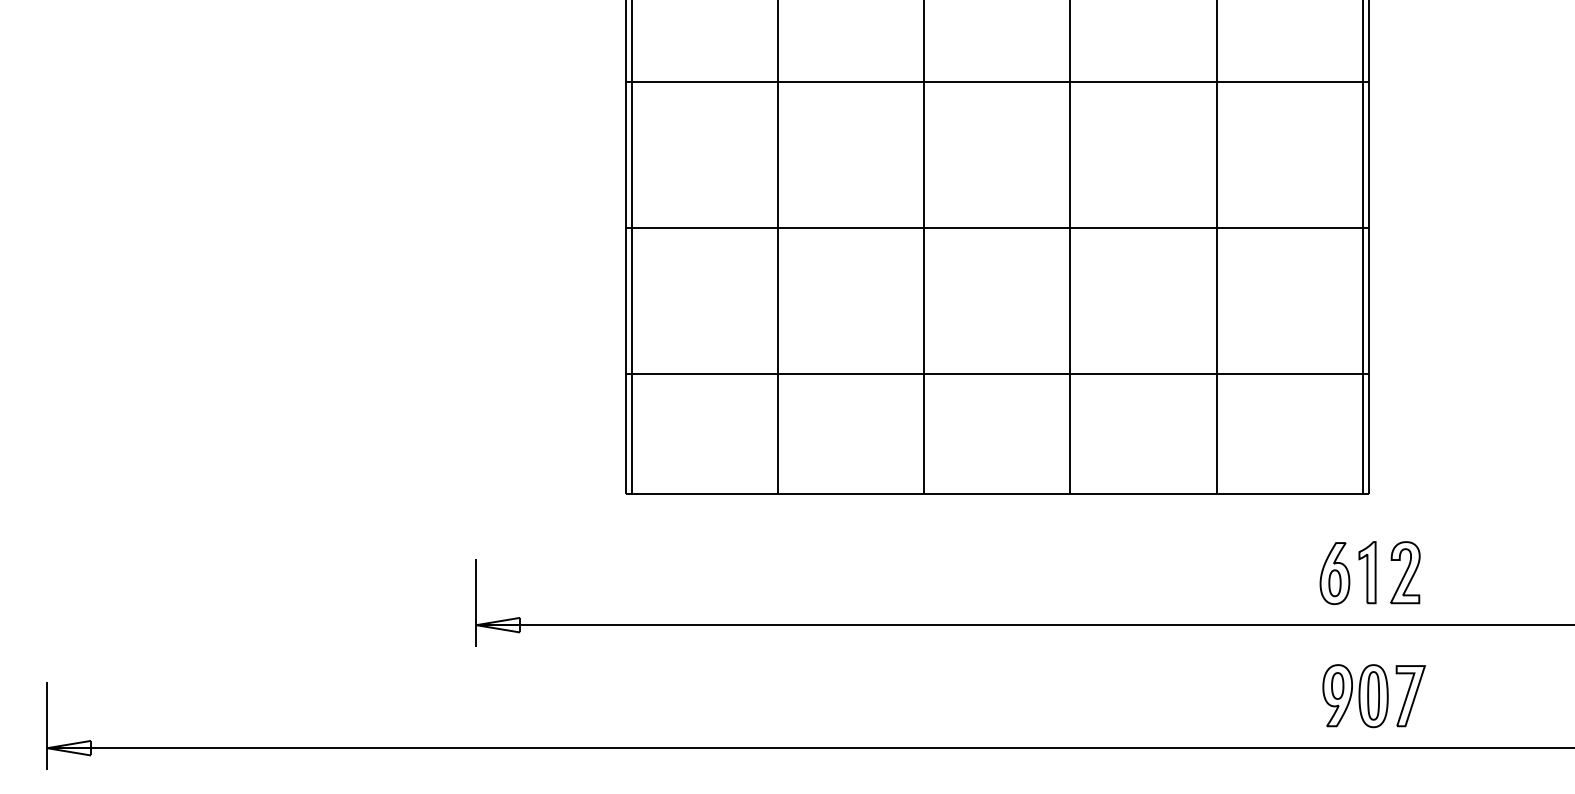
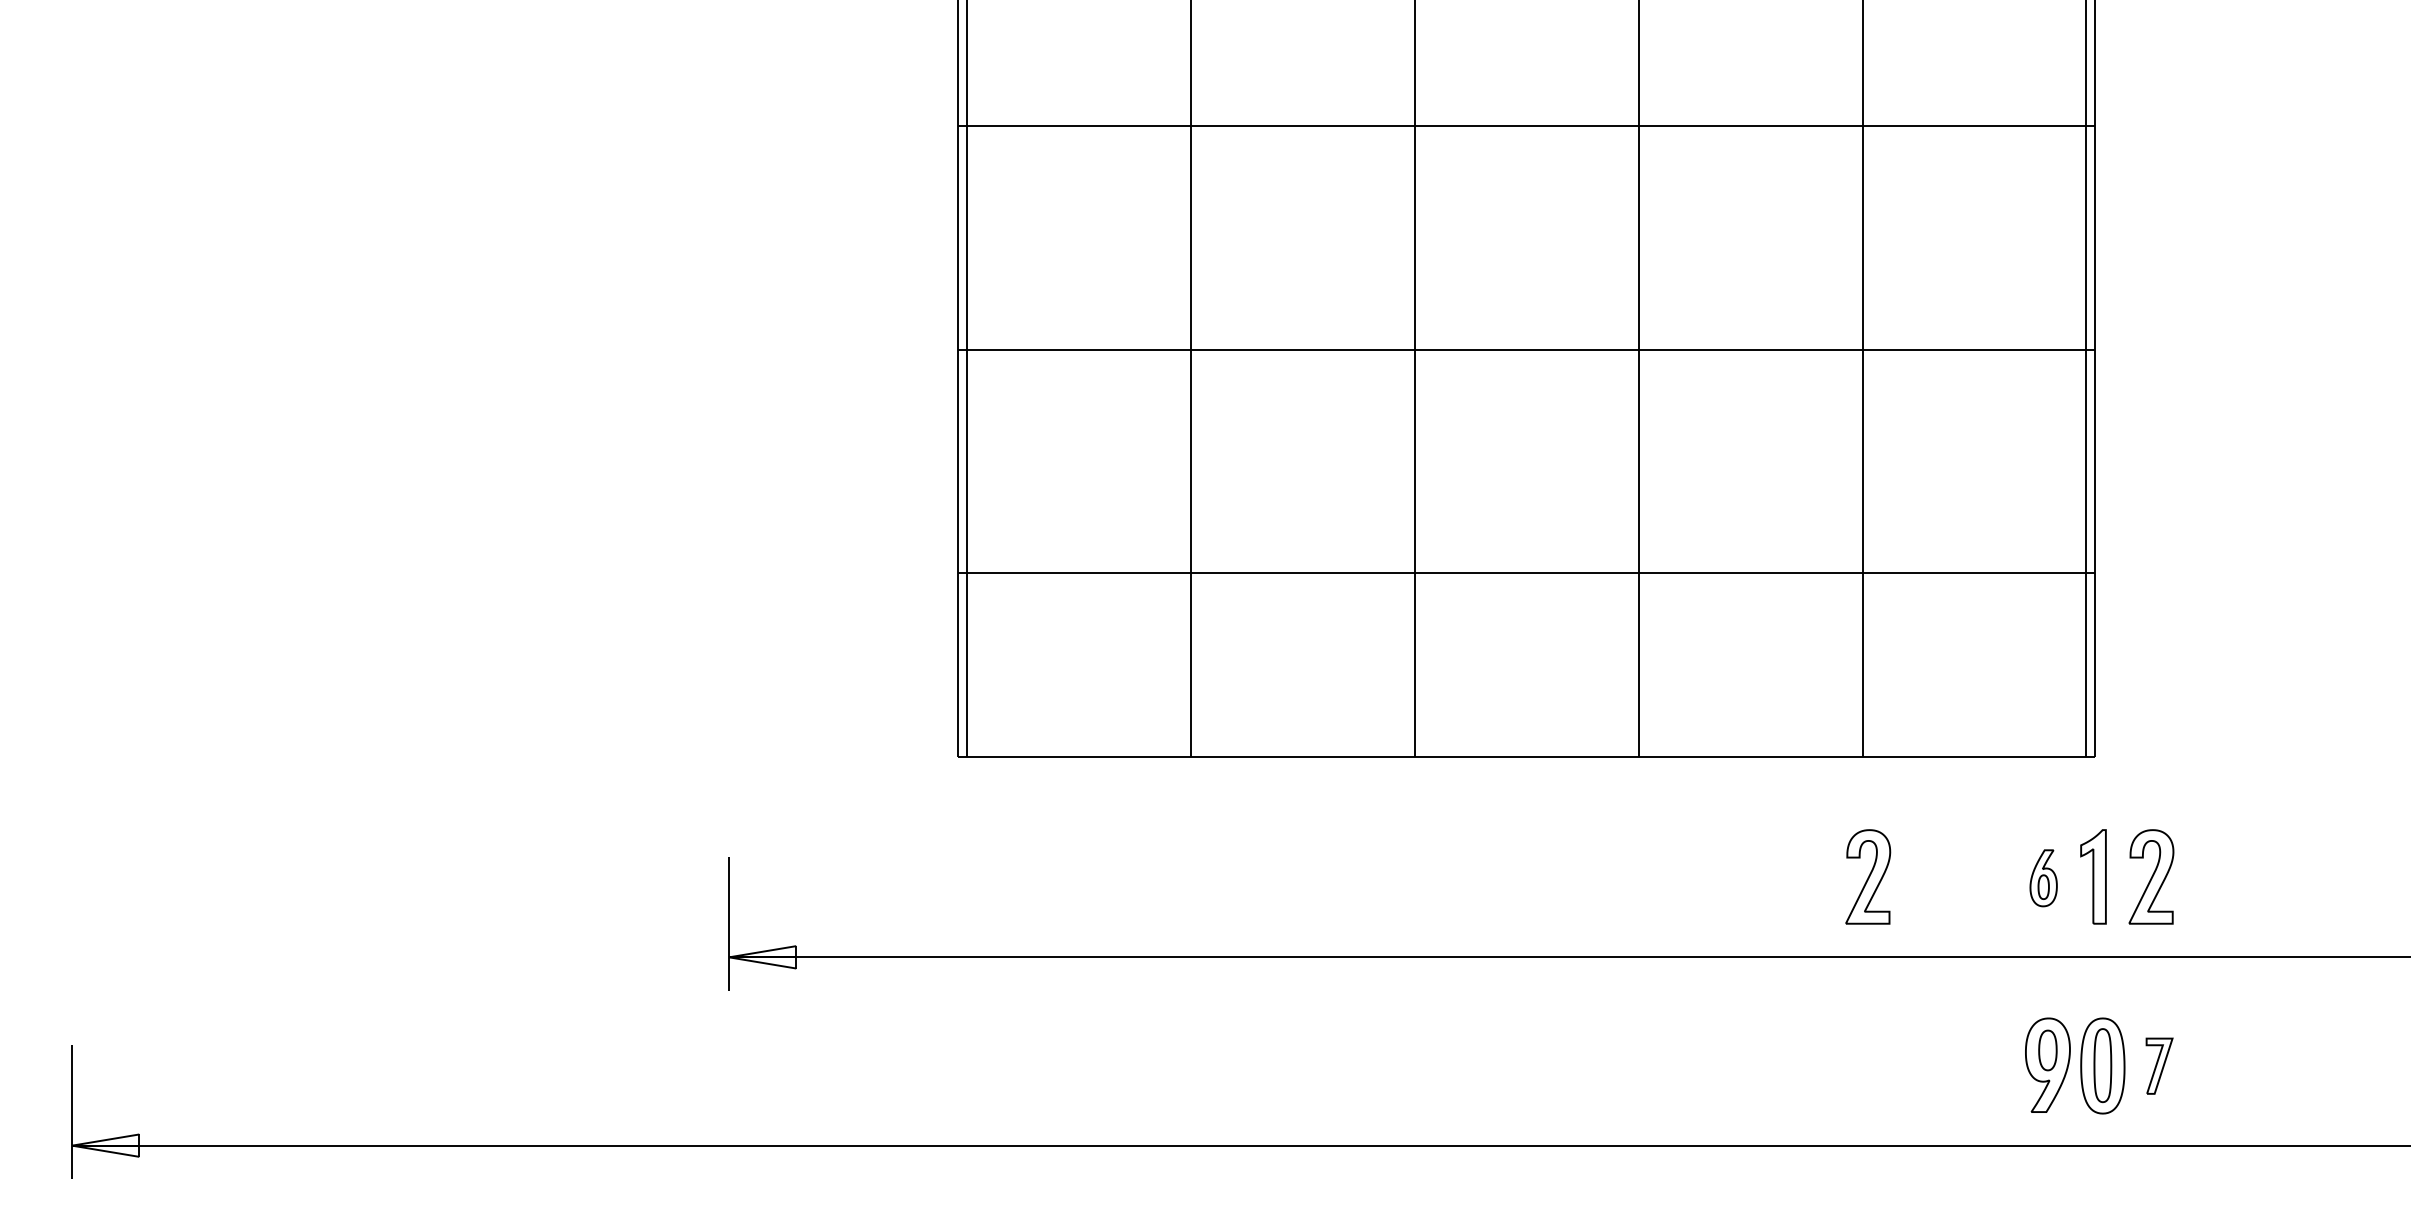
part: (1220, 572) -> (1868, 876), added
part: (1334, 573) -> (2042, 878), size x0.6
part: (1410, 696) -> (2159, 1066), size x0.6

